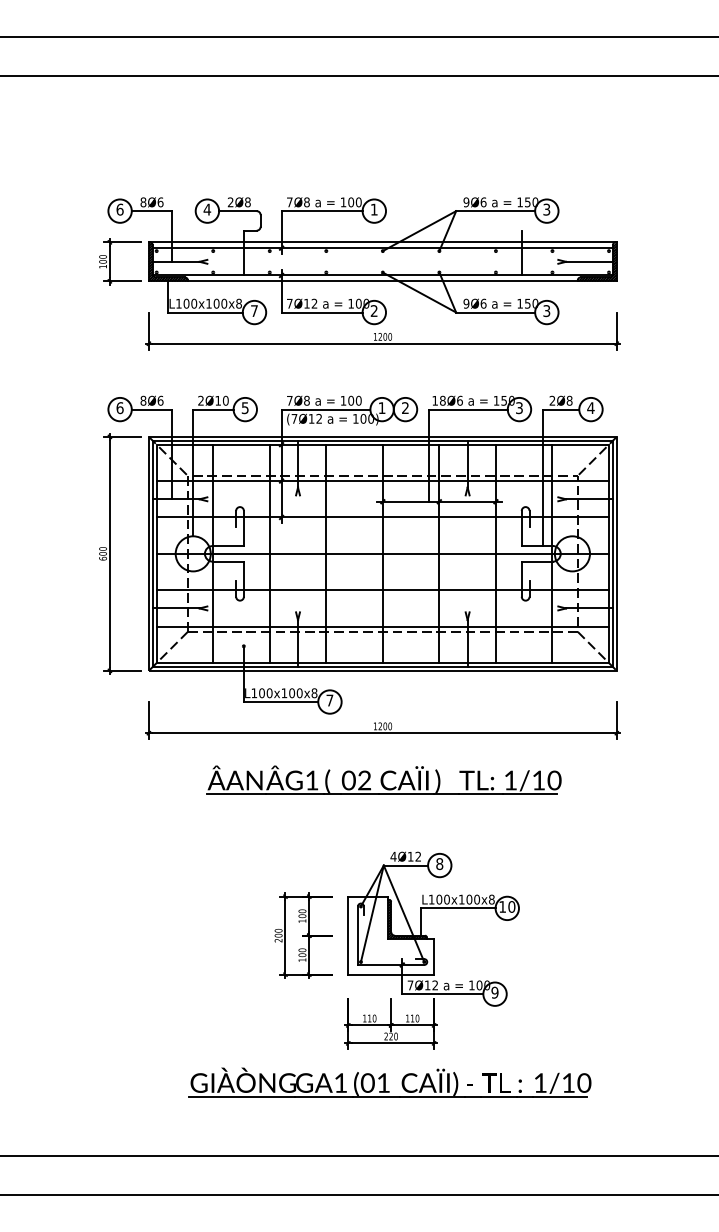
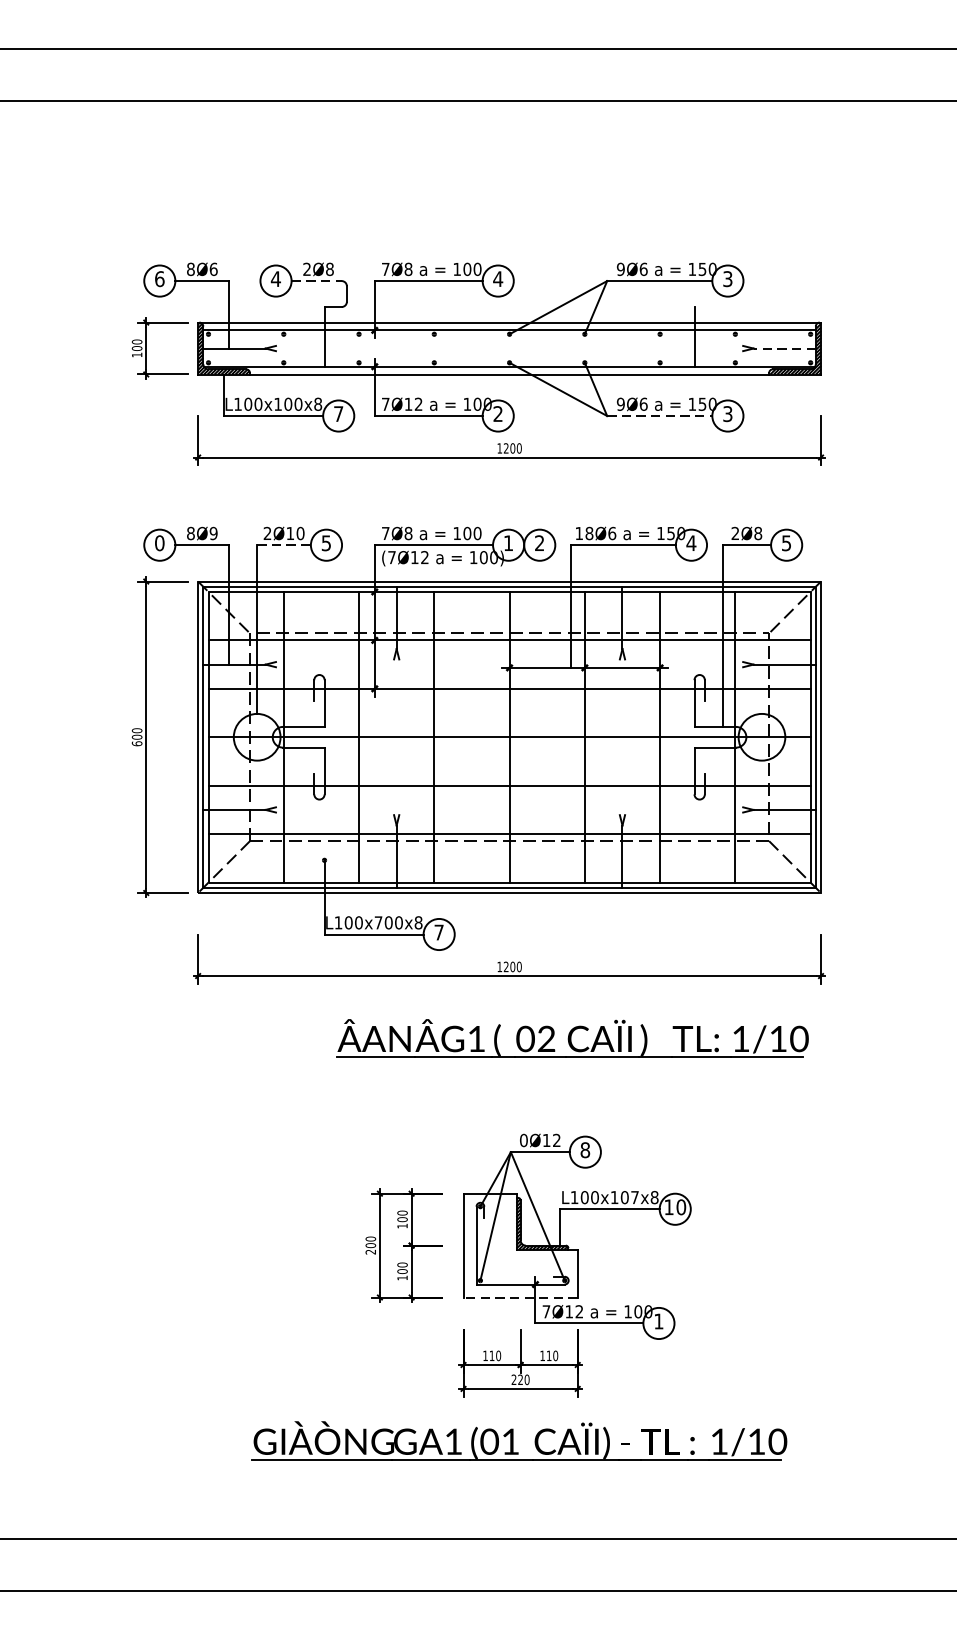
text: (373, 209) -> (497, 278), 1 -> 4
line: (237, 211) -> (316, 281), solid -> dashed
line: (589, 261) -> (784, 348), solid -> dashed
line: (496, 312) -> (660, 415), solid -> dashed
text: (160, 400) -> (213, 533), 8Ø6 -> 8Ø9
text: (119, 407) -> (159, 542), 6 -> 0
text: (519, 408) -> (691, 543), 3 -> 4
text: (590, 408) -> (786, 543), 4 -> 5
line: (213, 409) -> (284, 545), solid -> dashed
text: (284, 693) -> (378, 923), L100x100x8 -> L100x700x8
part: (383, 779) -> (571, 1037), moved
text: (393, 856) -> (523, 1140), 4Ø12 -> 0Ø12
text: (477, 899) -> (635, 1197), L100x100x8 -> L100x107x8
line: (391, 974) -> (521, 1297), solid -> dashed
text: (494, 992) -> (658, 1321), 9 -> 1

